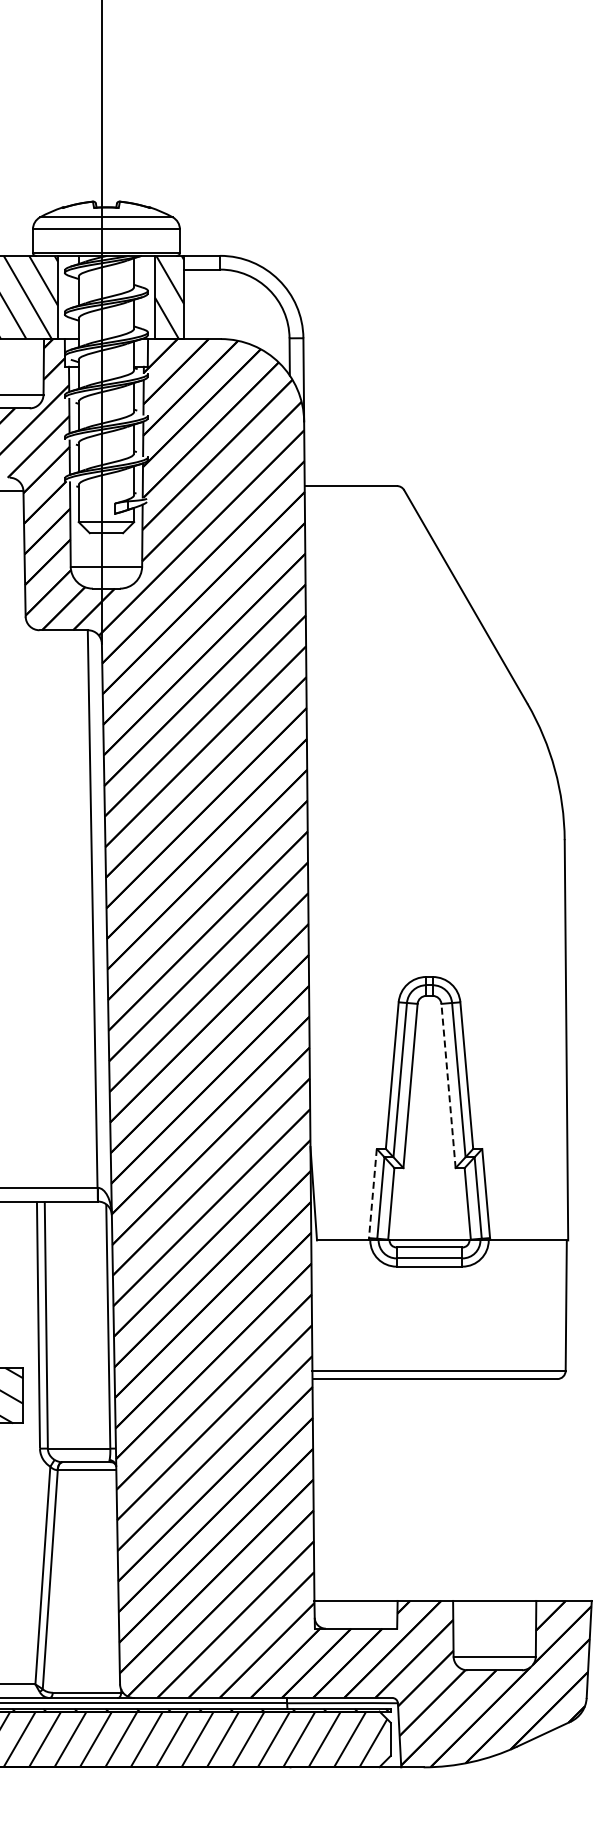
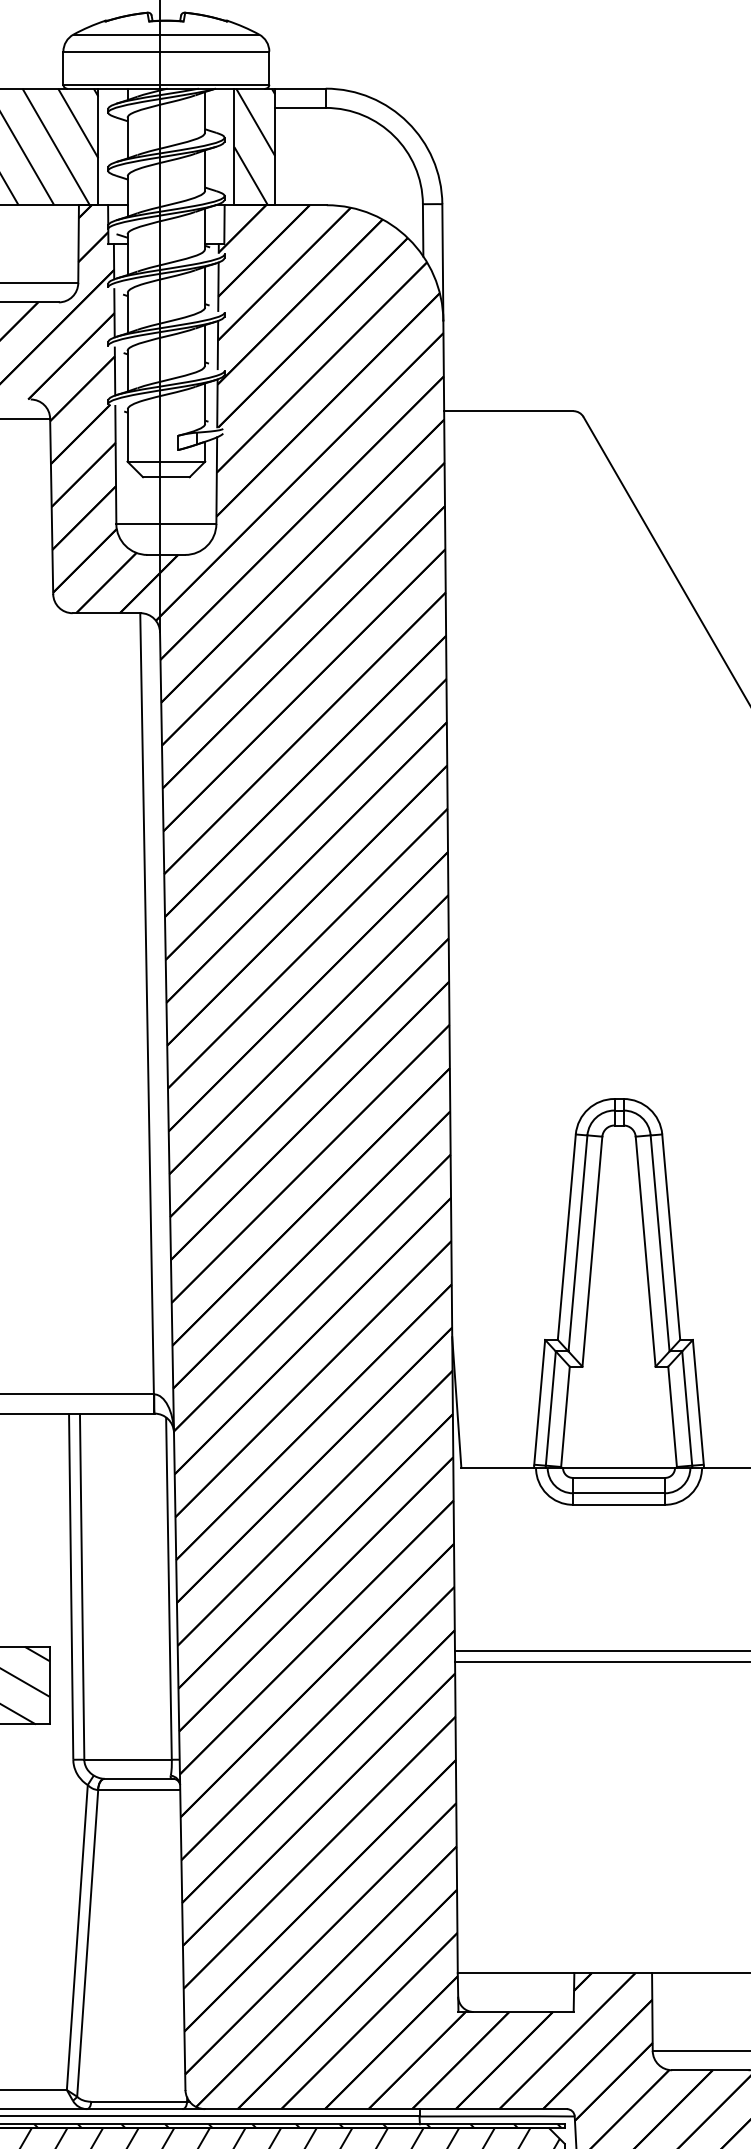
line: (448, 1085) -> (645, 1250), dashed -> solid
line: (372, 1193) -> (539, 1402), dashed -> solid

